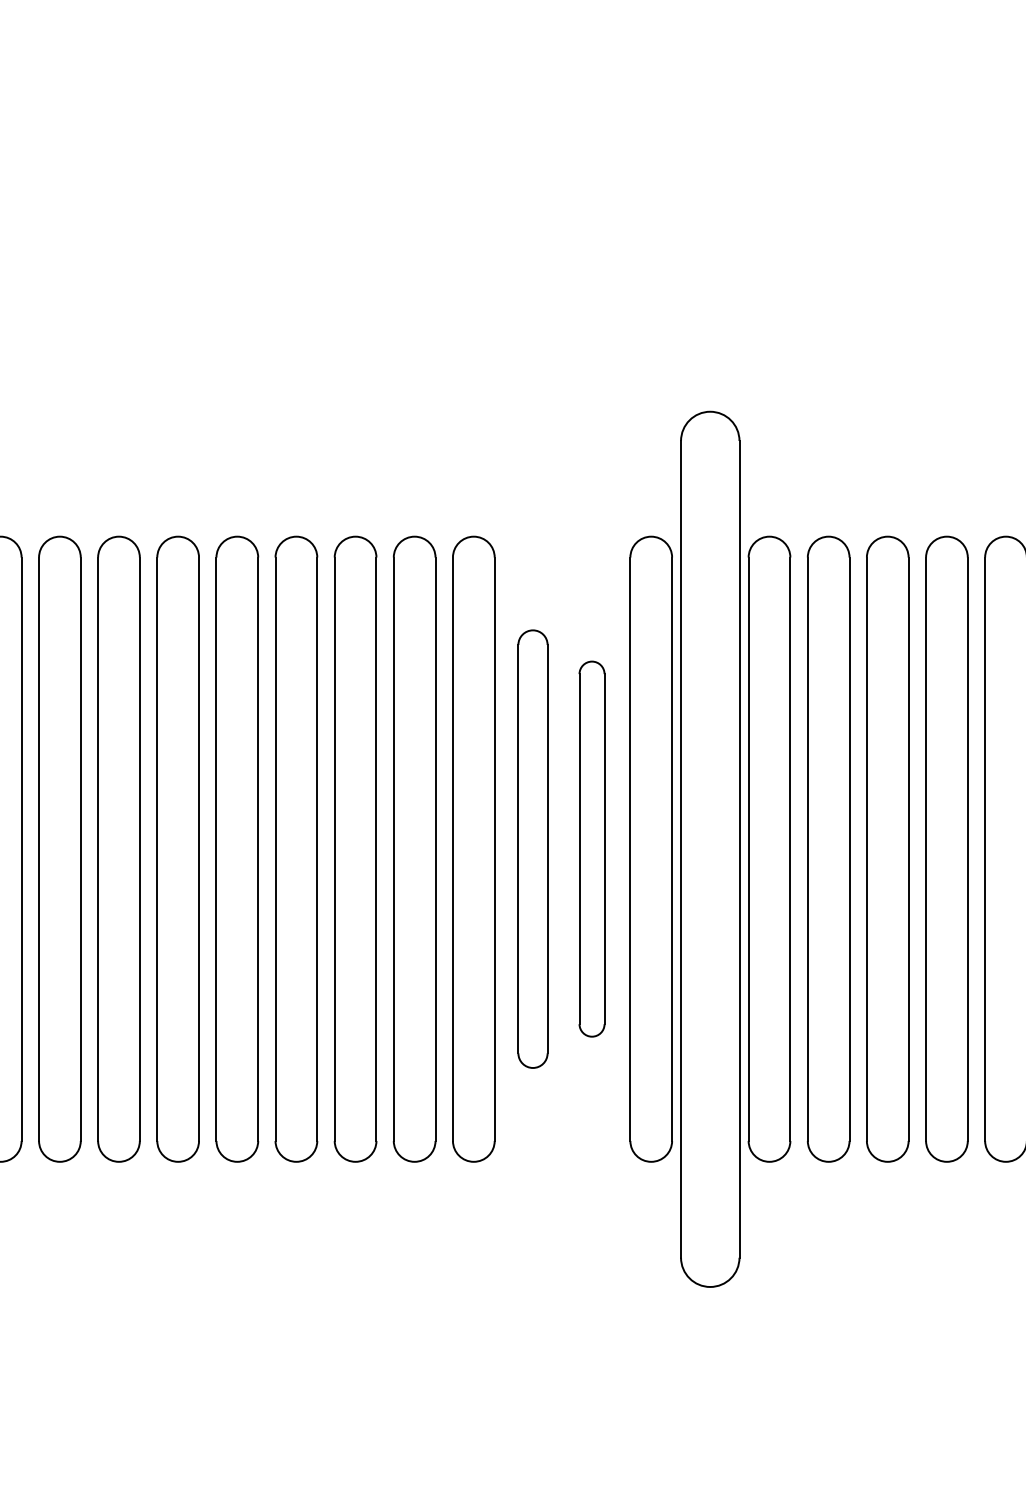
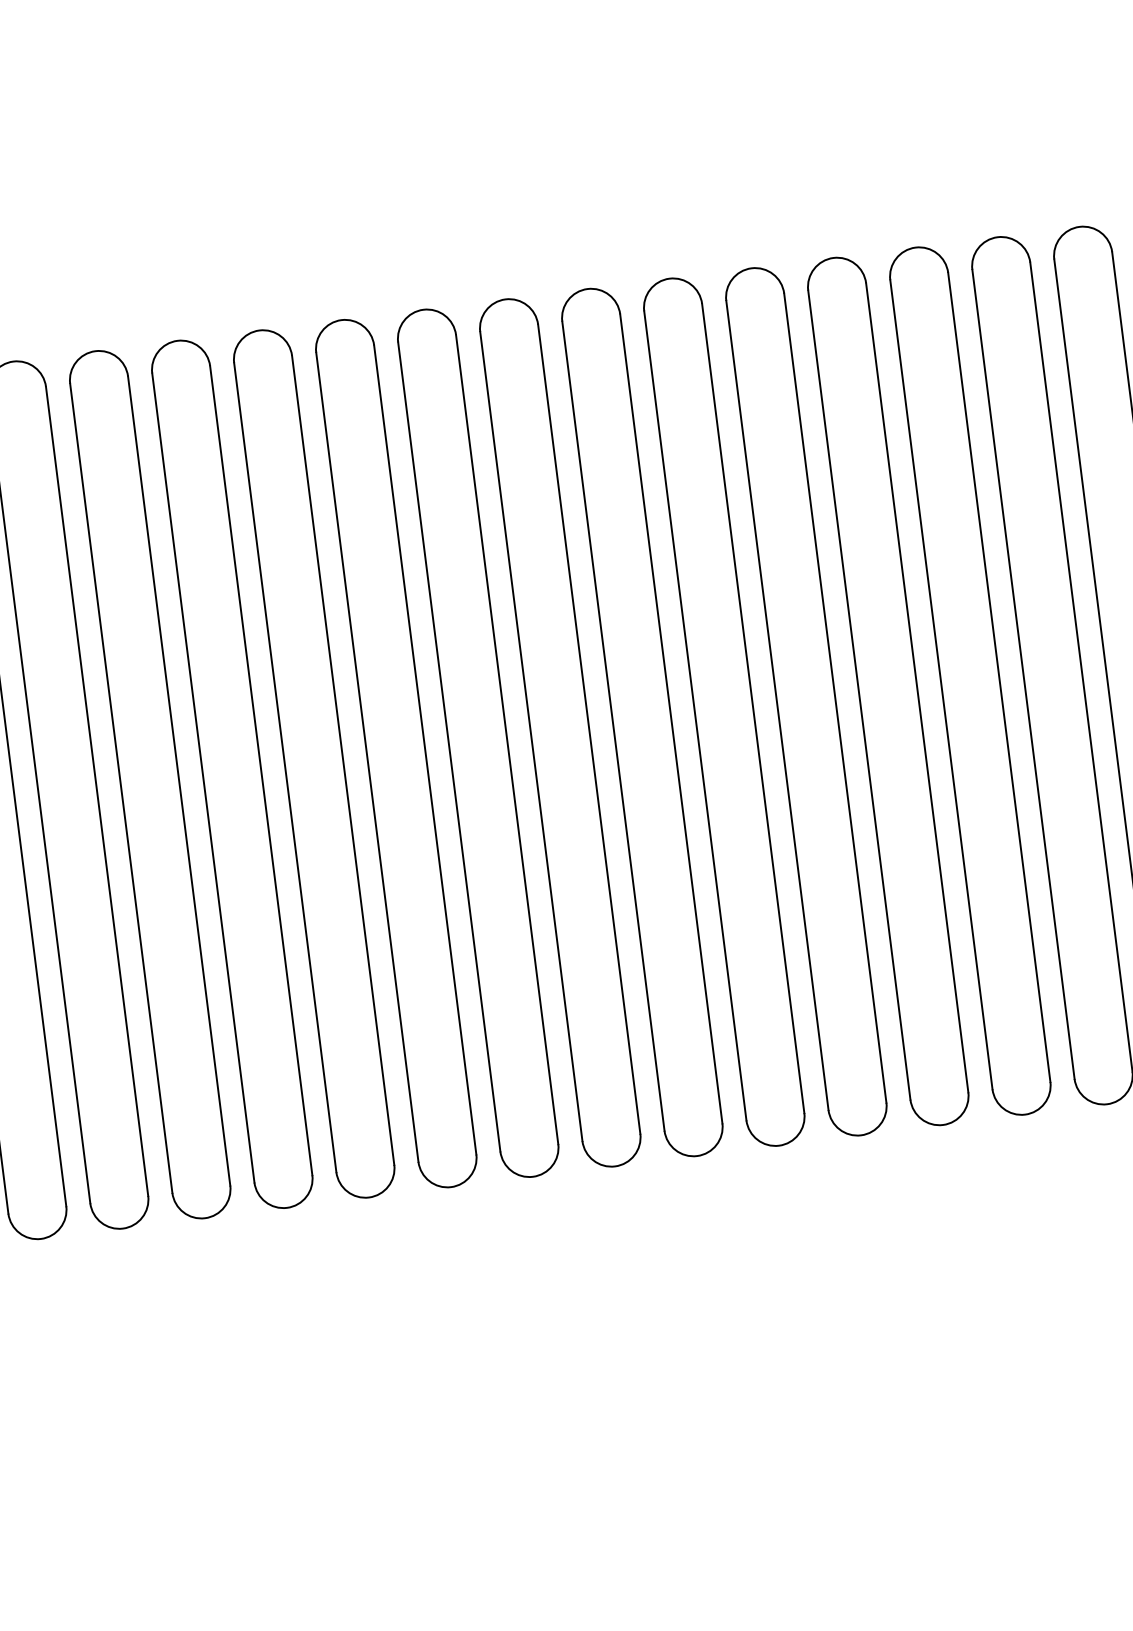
part: (532, 848) -> (641, 721), size x1.43
part: (591, 848) -> (723, 711), size x1.67
part: (710, 848) -> (888, 690), size x0.71

